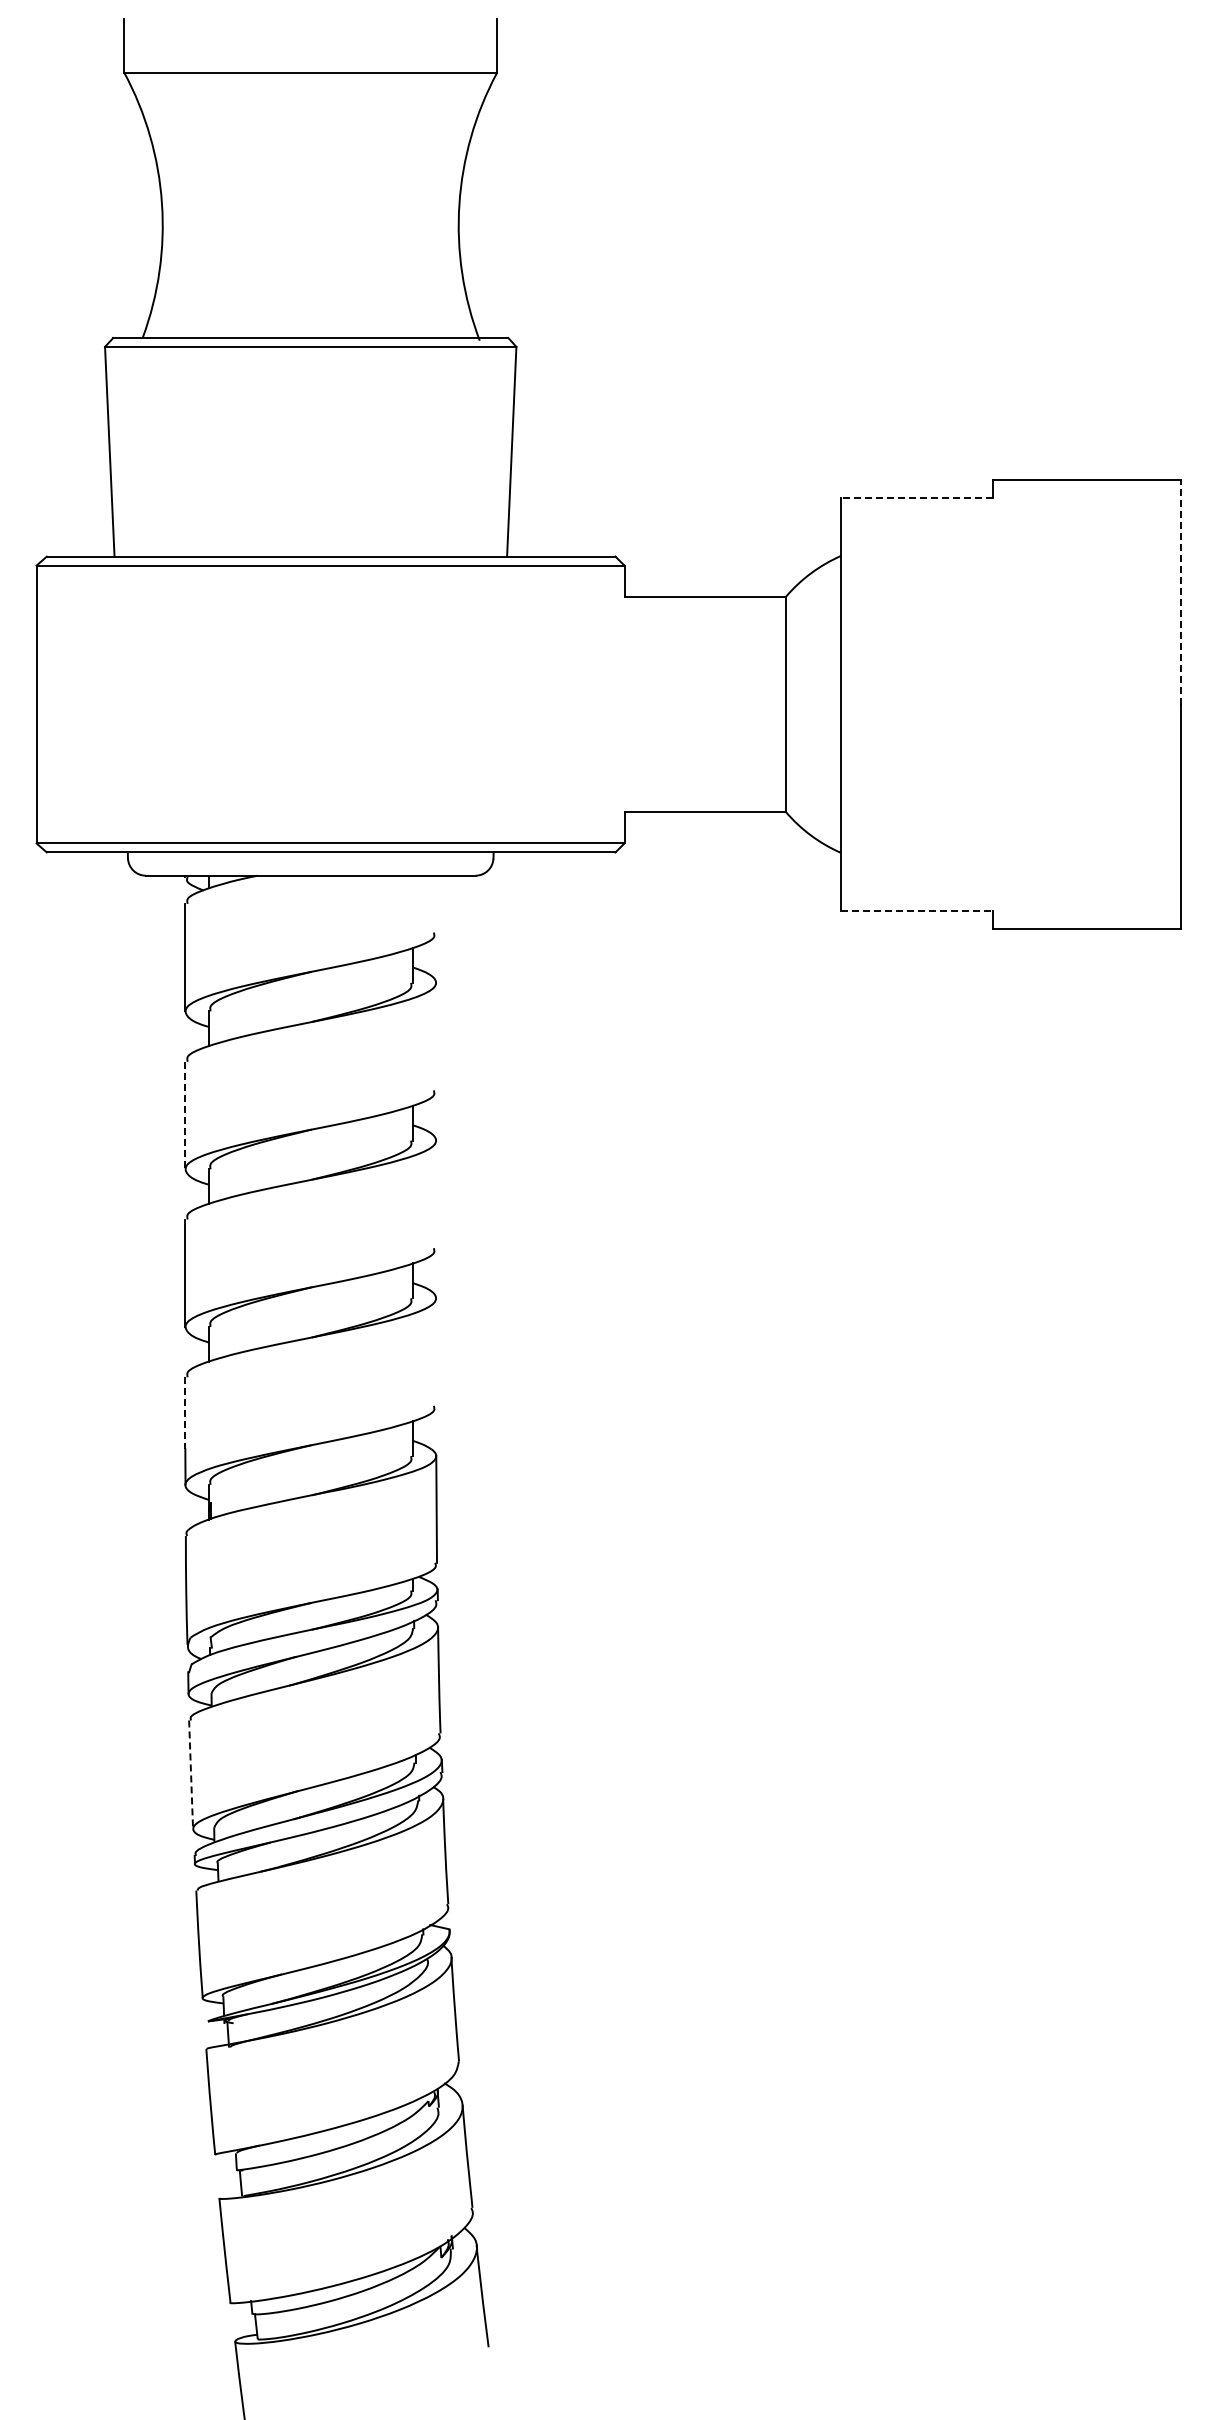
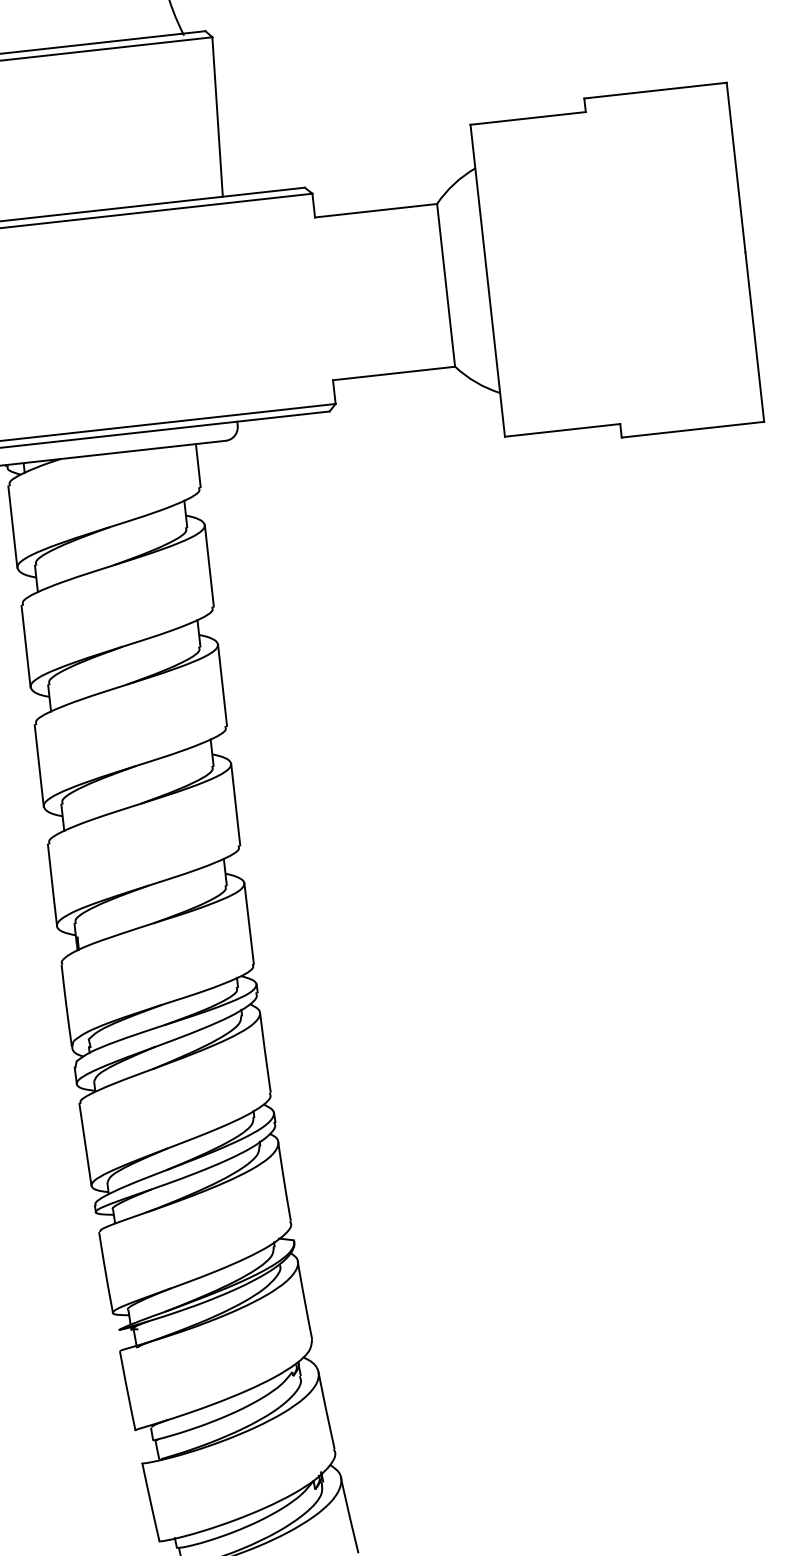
line: (916, 498) -> (527, 118), dashed -> solid
line: (1181, 592) -> (736, 167), dashed -> solid
line: (436, 903) -> (198, 465), added
line: (917, 910) -> (562, 430), dashed -> solid
line: (436, 1036) -> (209, 565), added
line: (185, 1115) -> (26, 646), dashed -> solid
line: (436, 1194) -> (222, 685), added
line: (436, 1351) -> (235, 804), added
line: (185, 1413) -> (51, 872), dashed -> solid
line: (191, 1775) -> (85, 1145), dashed -> solid

